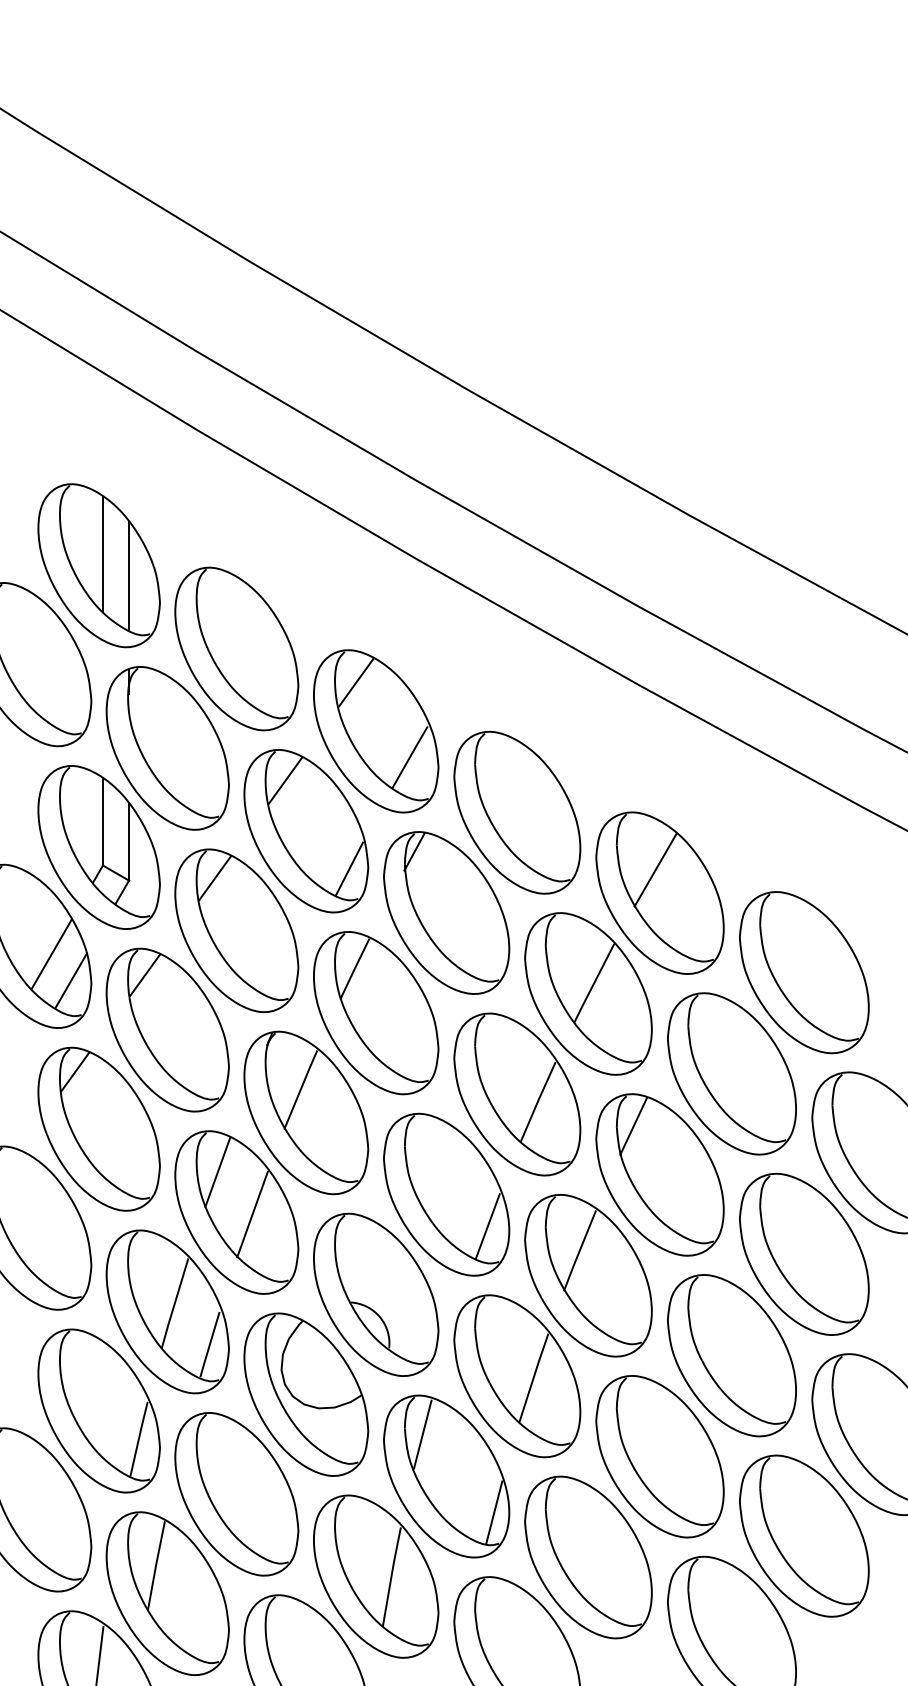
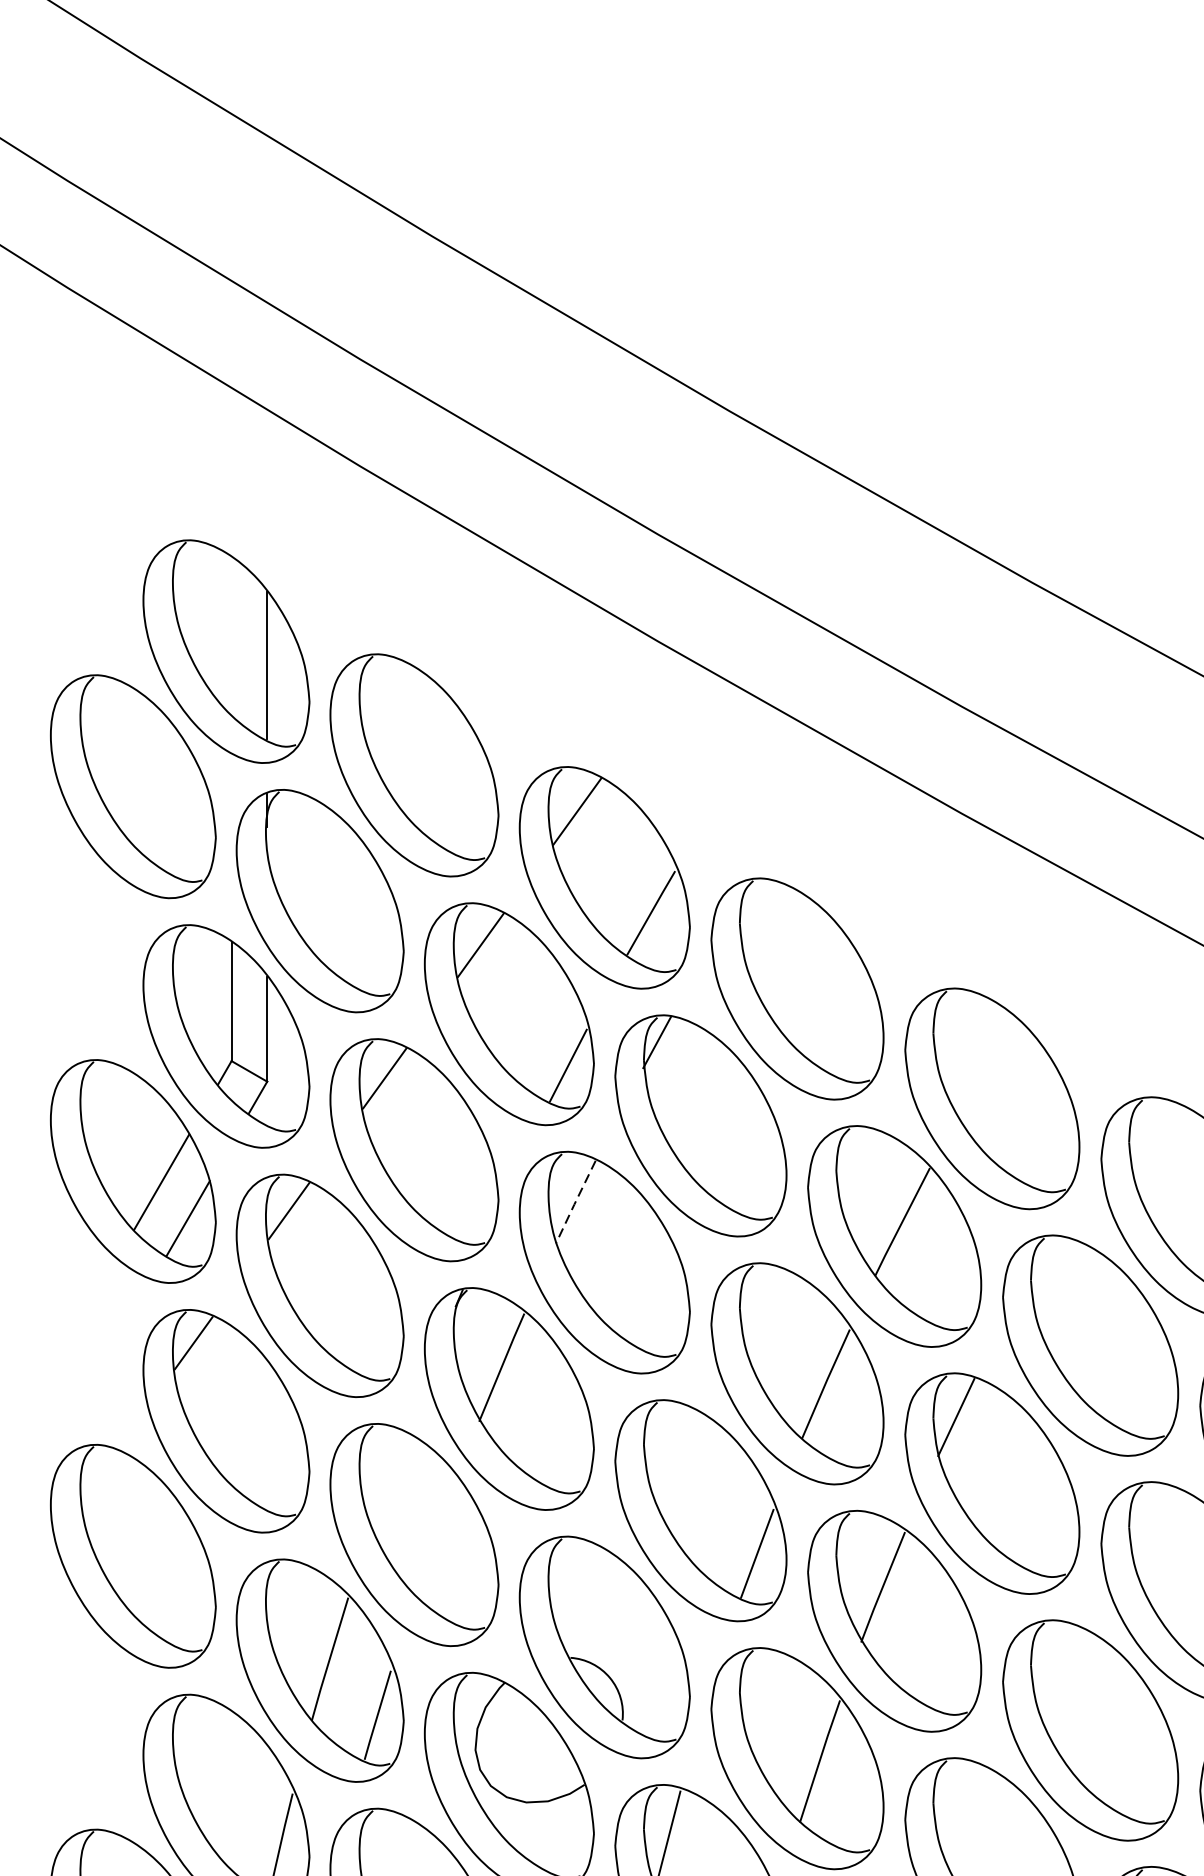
line: (102, 553) -> (230, 634), removed
line: (655, 870) -> (986, 1067), removed
line: (354, 969) -> (575, 1203), solid -> dashed
line: (217, 1172) -> (388, 1480), removed
line: (252, 1214) -> (435, 1537), removed

